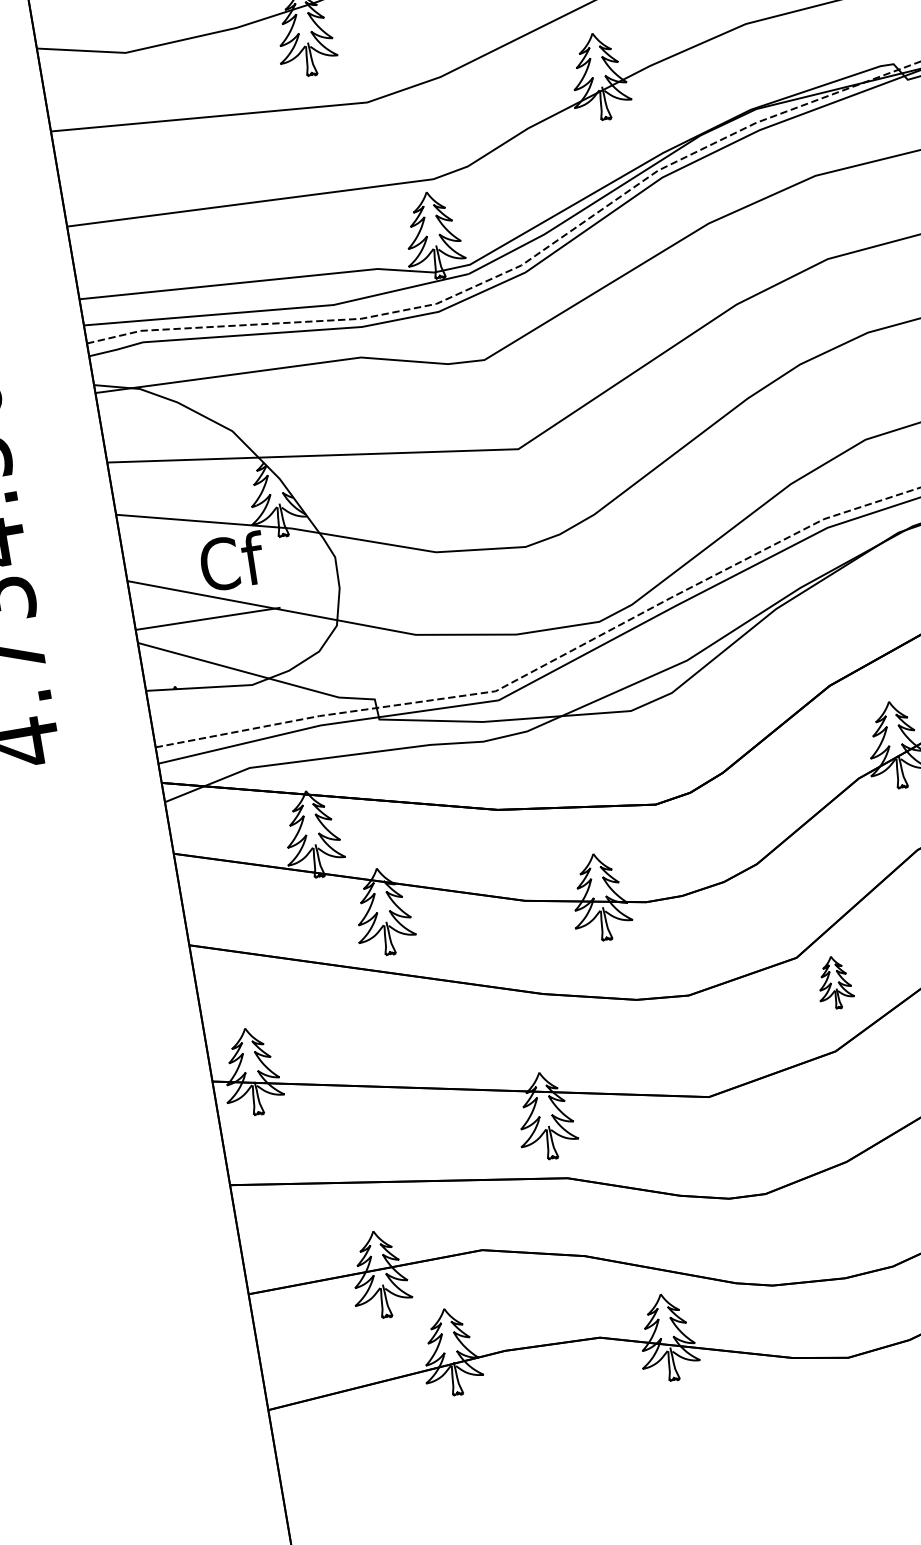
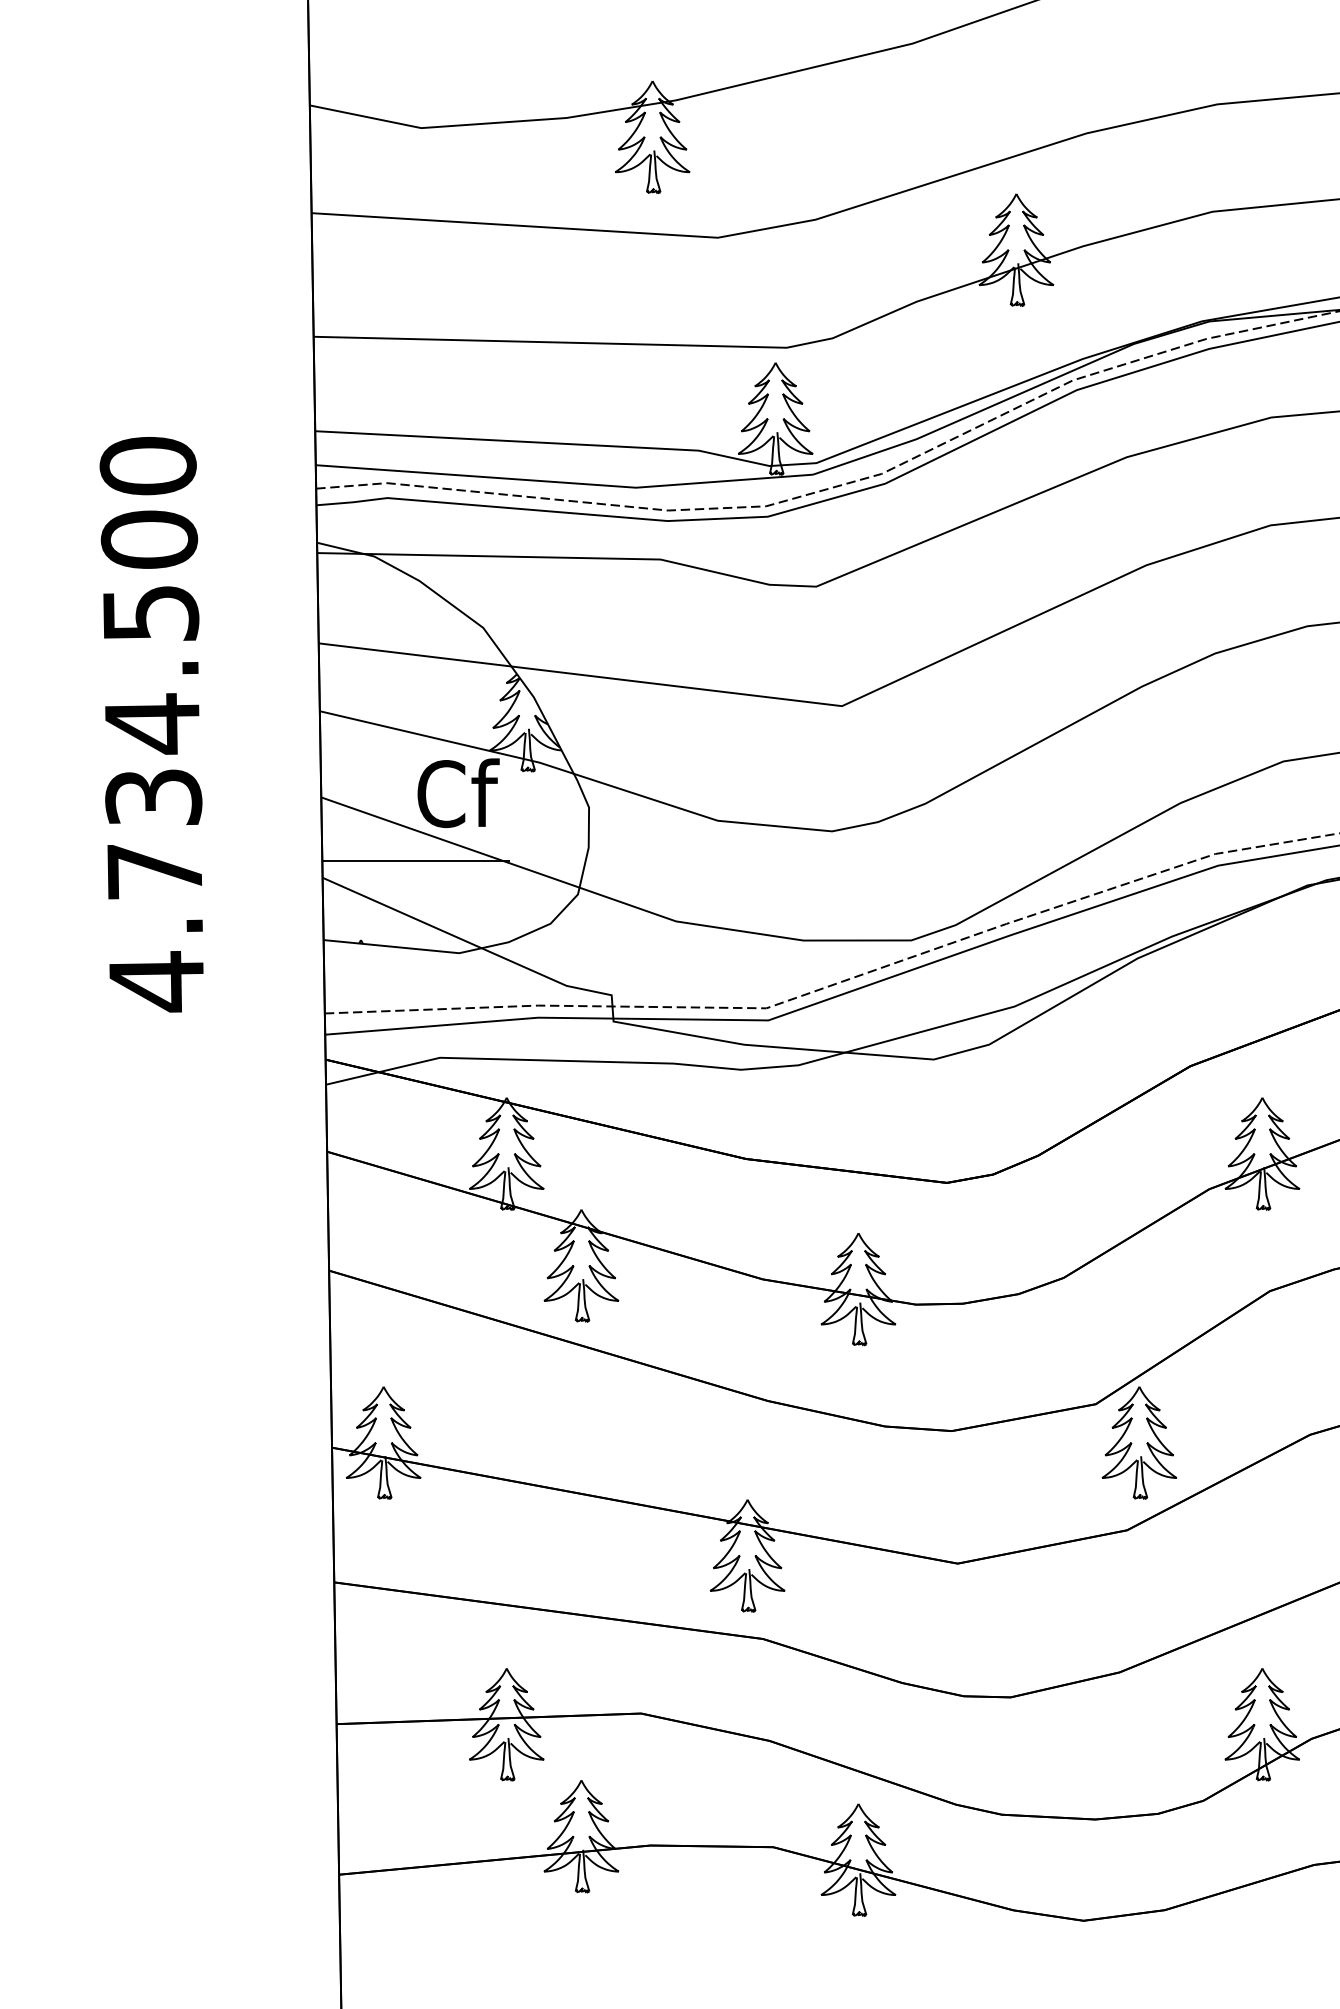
part: (834, 982) -> (1139, 1442), size x1.67

